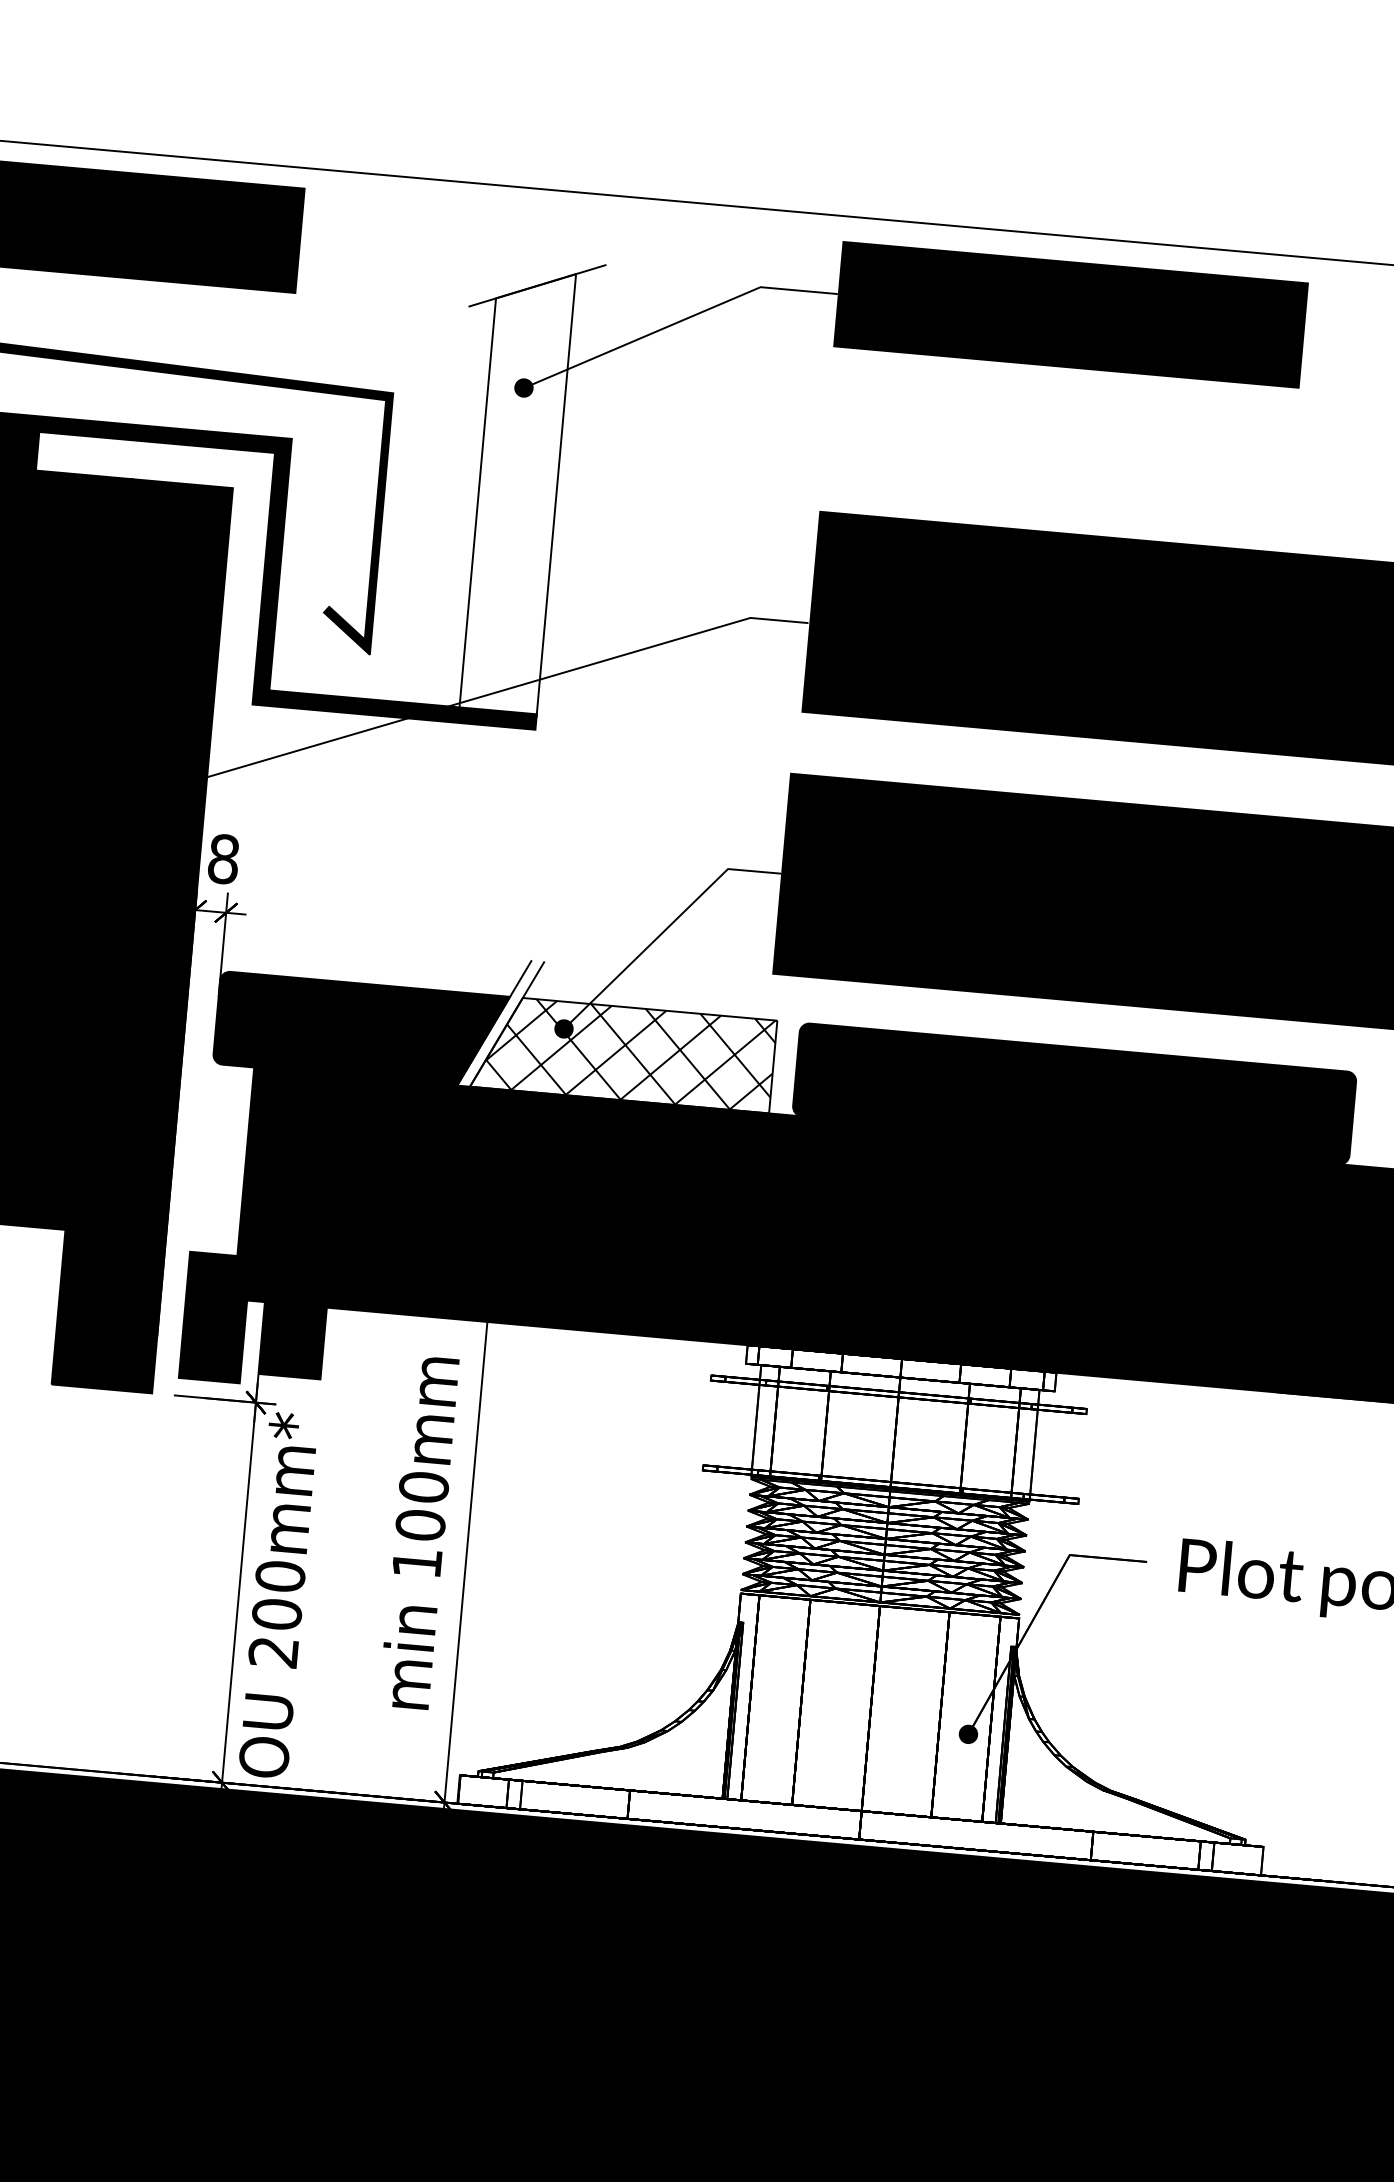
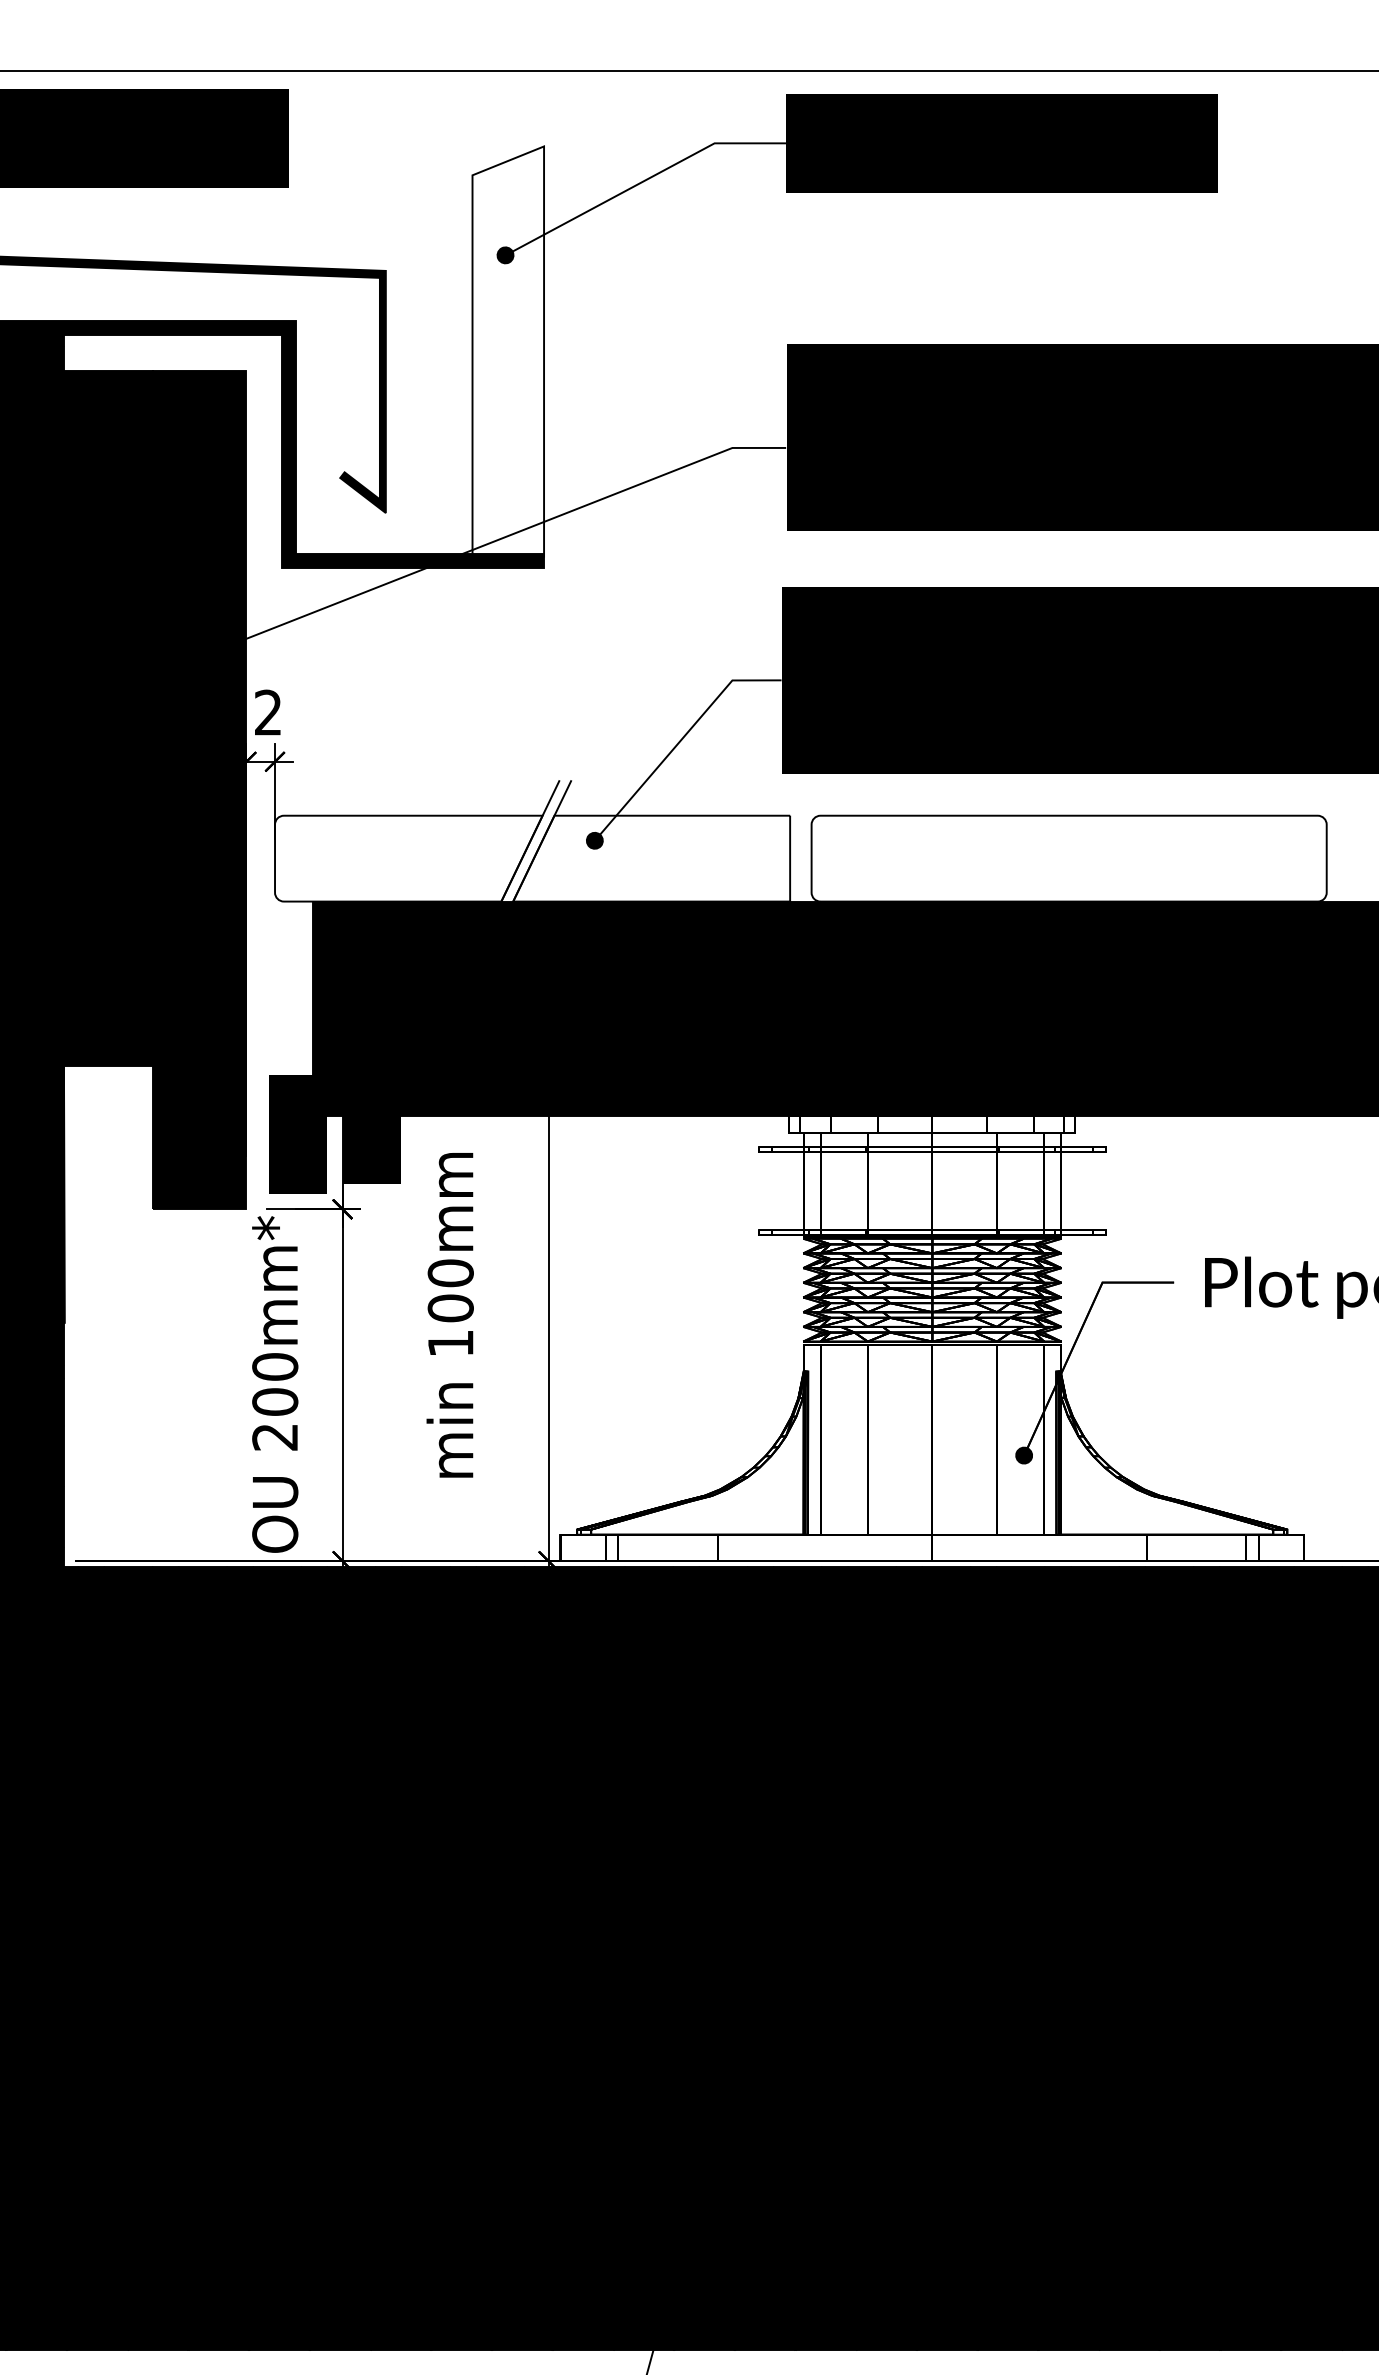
line: (537, 284) -> (509, 159), removed
text: (223, 858) -> (268, 712), 8 -> 2
fill: (361, 1030) -> (408, 858), removed
hatch: (629, 1054) -> (657, 858), removed
fill: (1073, 1093) -> (1068, 858), removed
text: (418, 1532) -> (449, 1315), moved
text: (279, 1595) -> (275, 1384), moved

